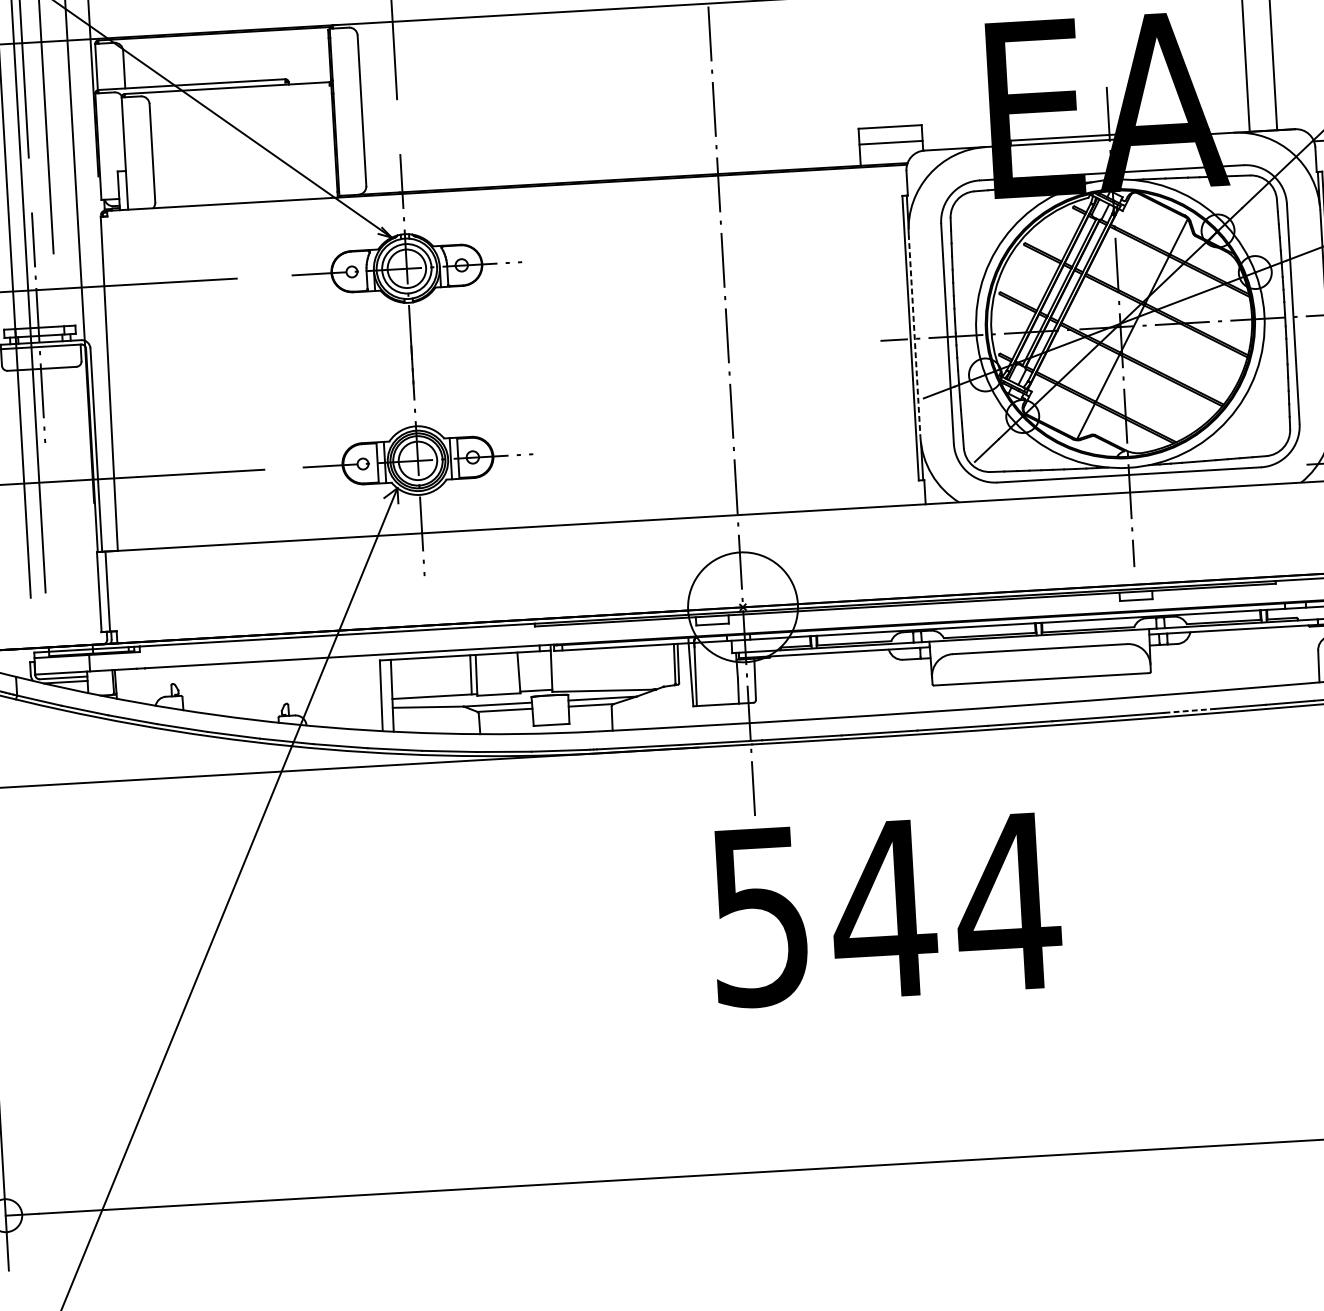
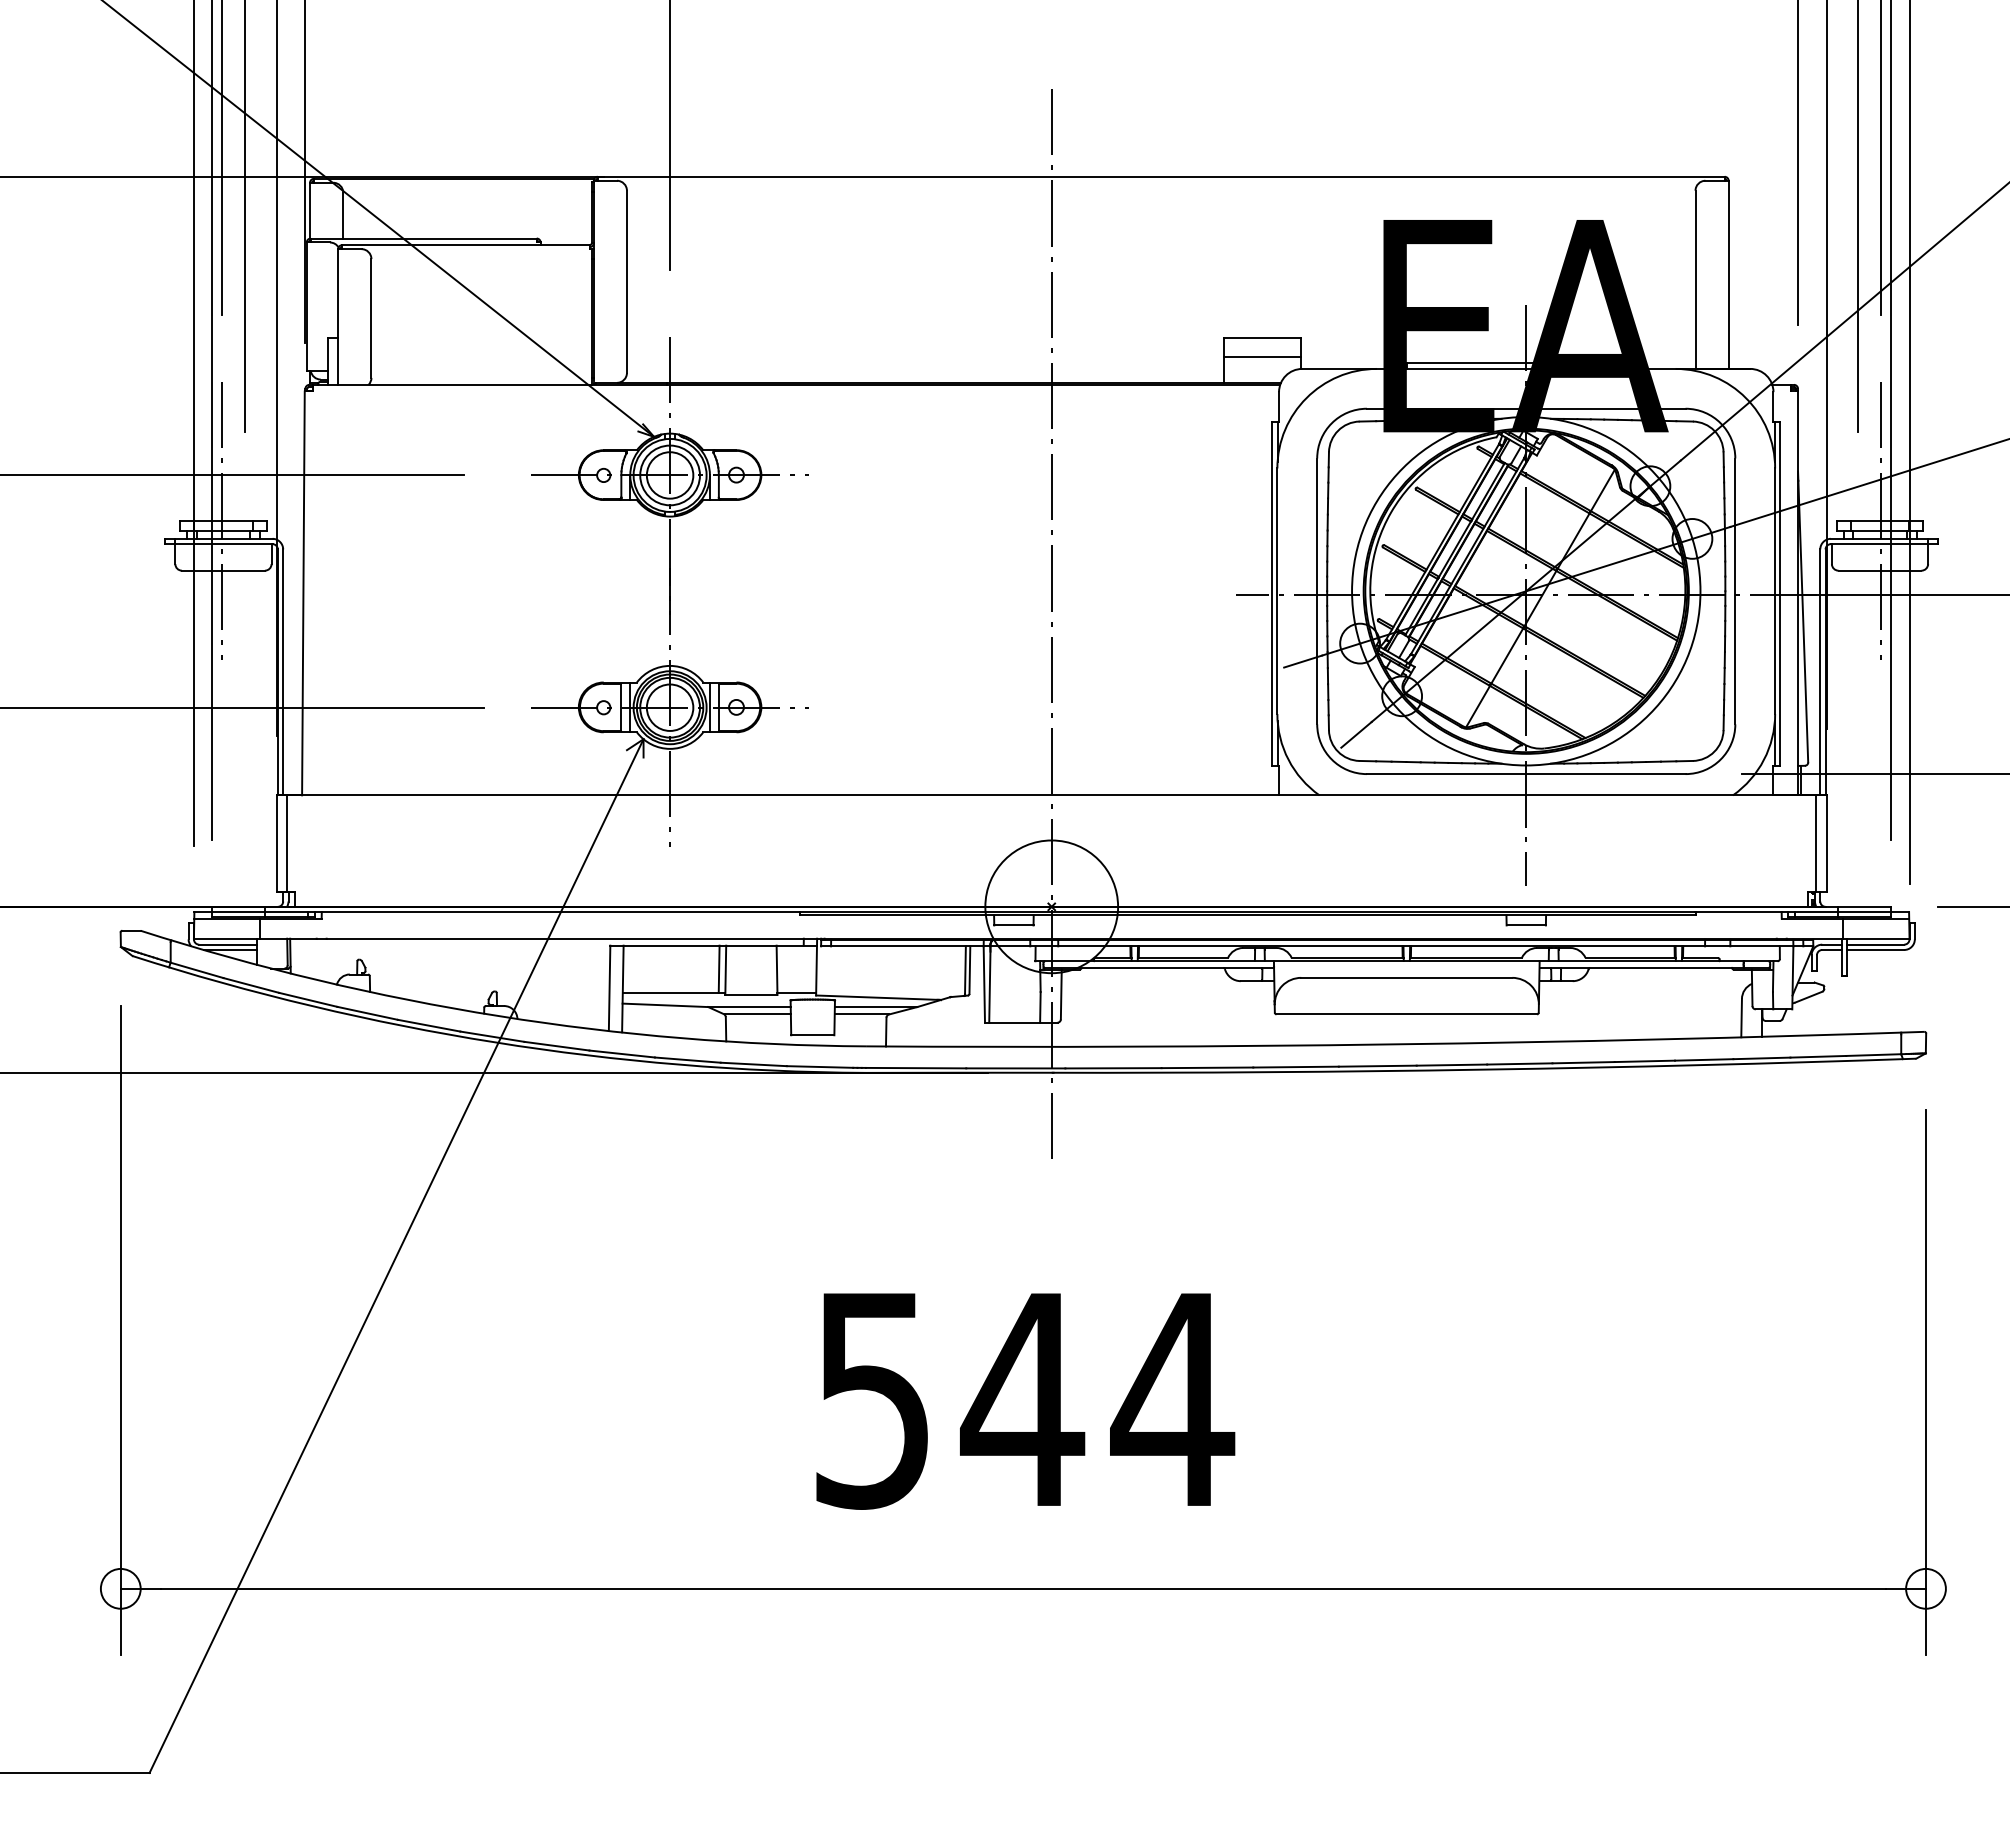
line: (914, 335) -> (1277, 591), dashed -> solid
line: (1191, 710) -> (1584, 1062), dashed -> solid
text: (886, 910) -> (1025, 1401), moved

